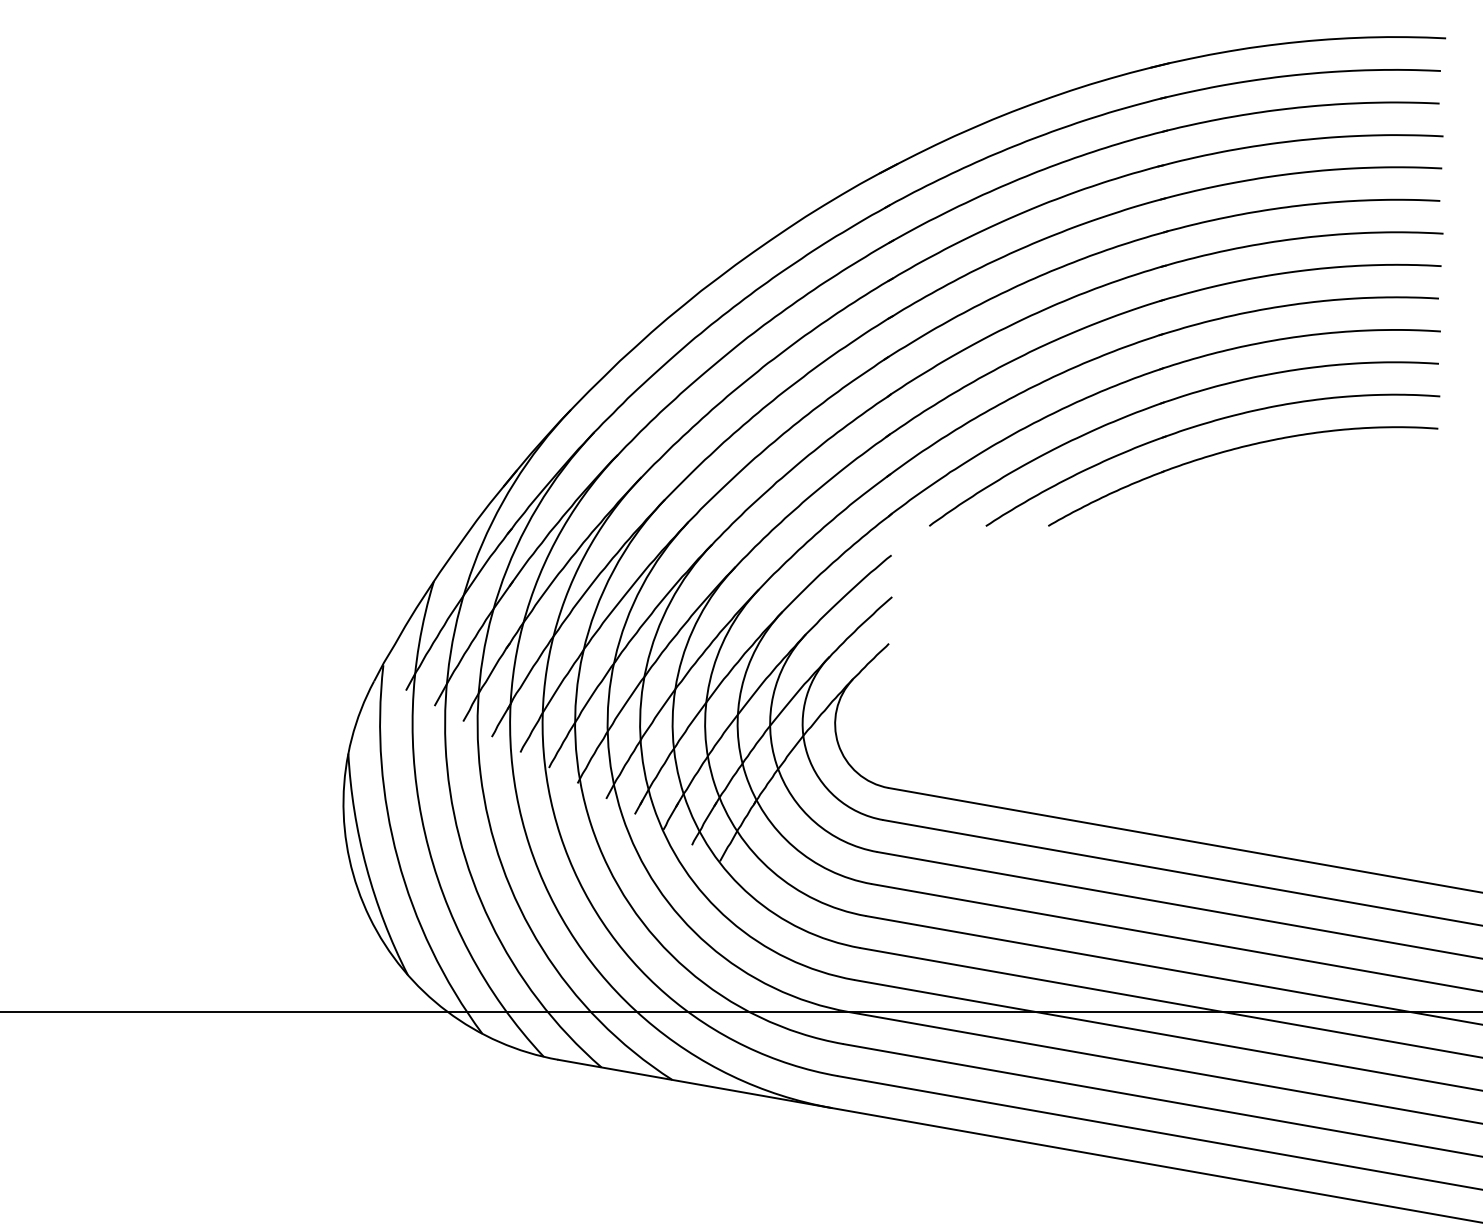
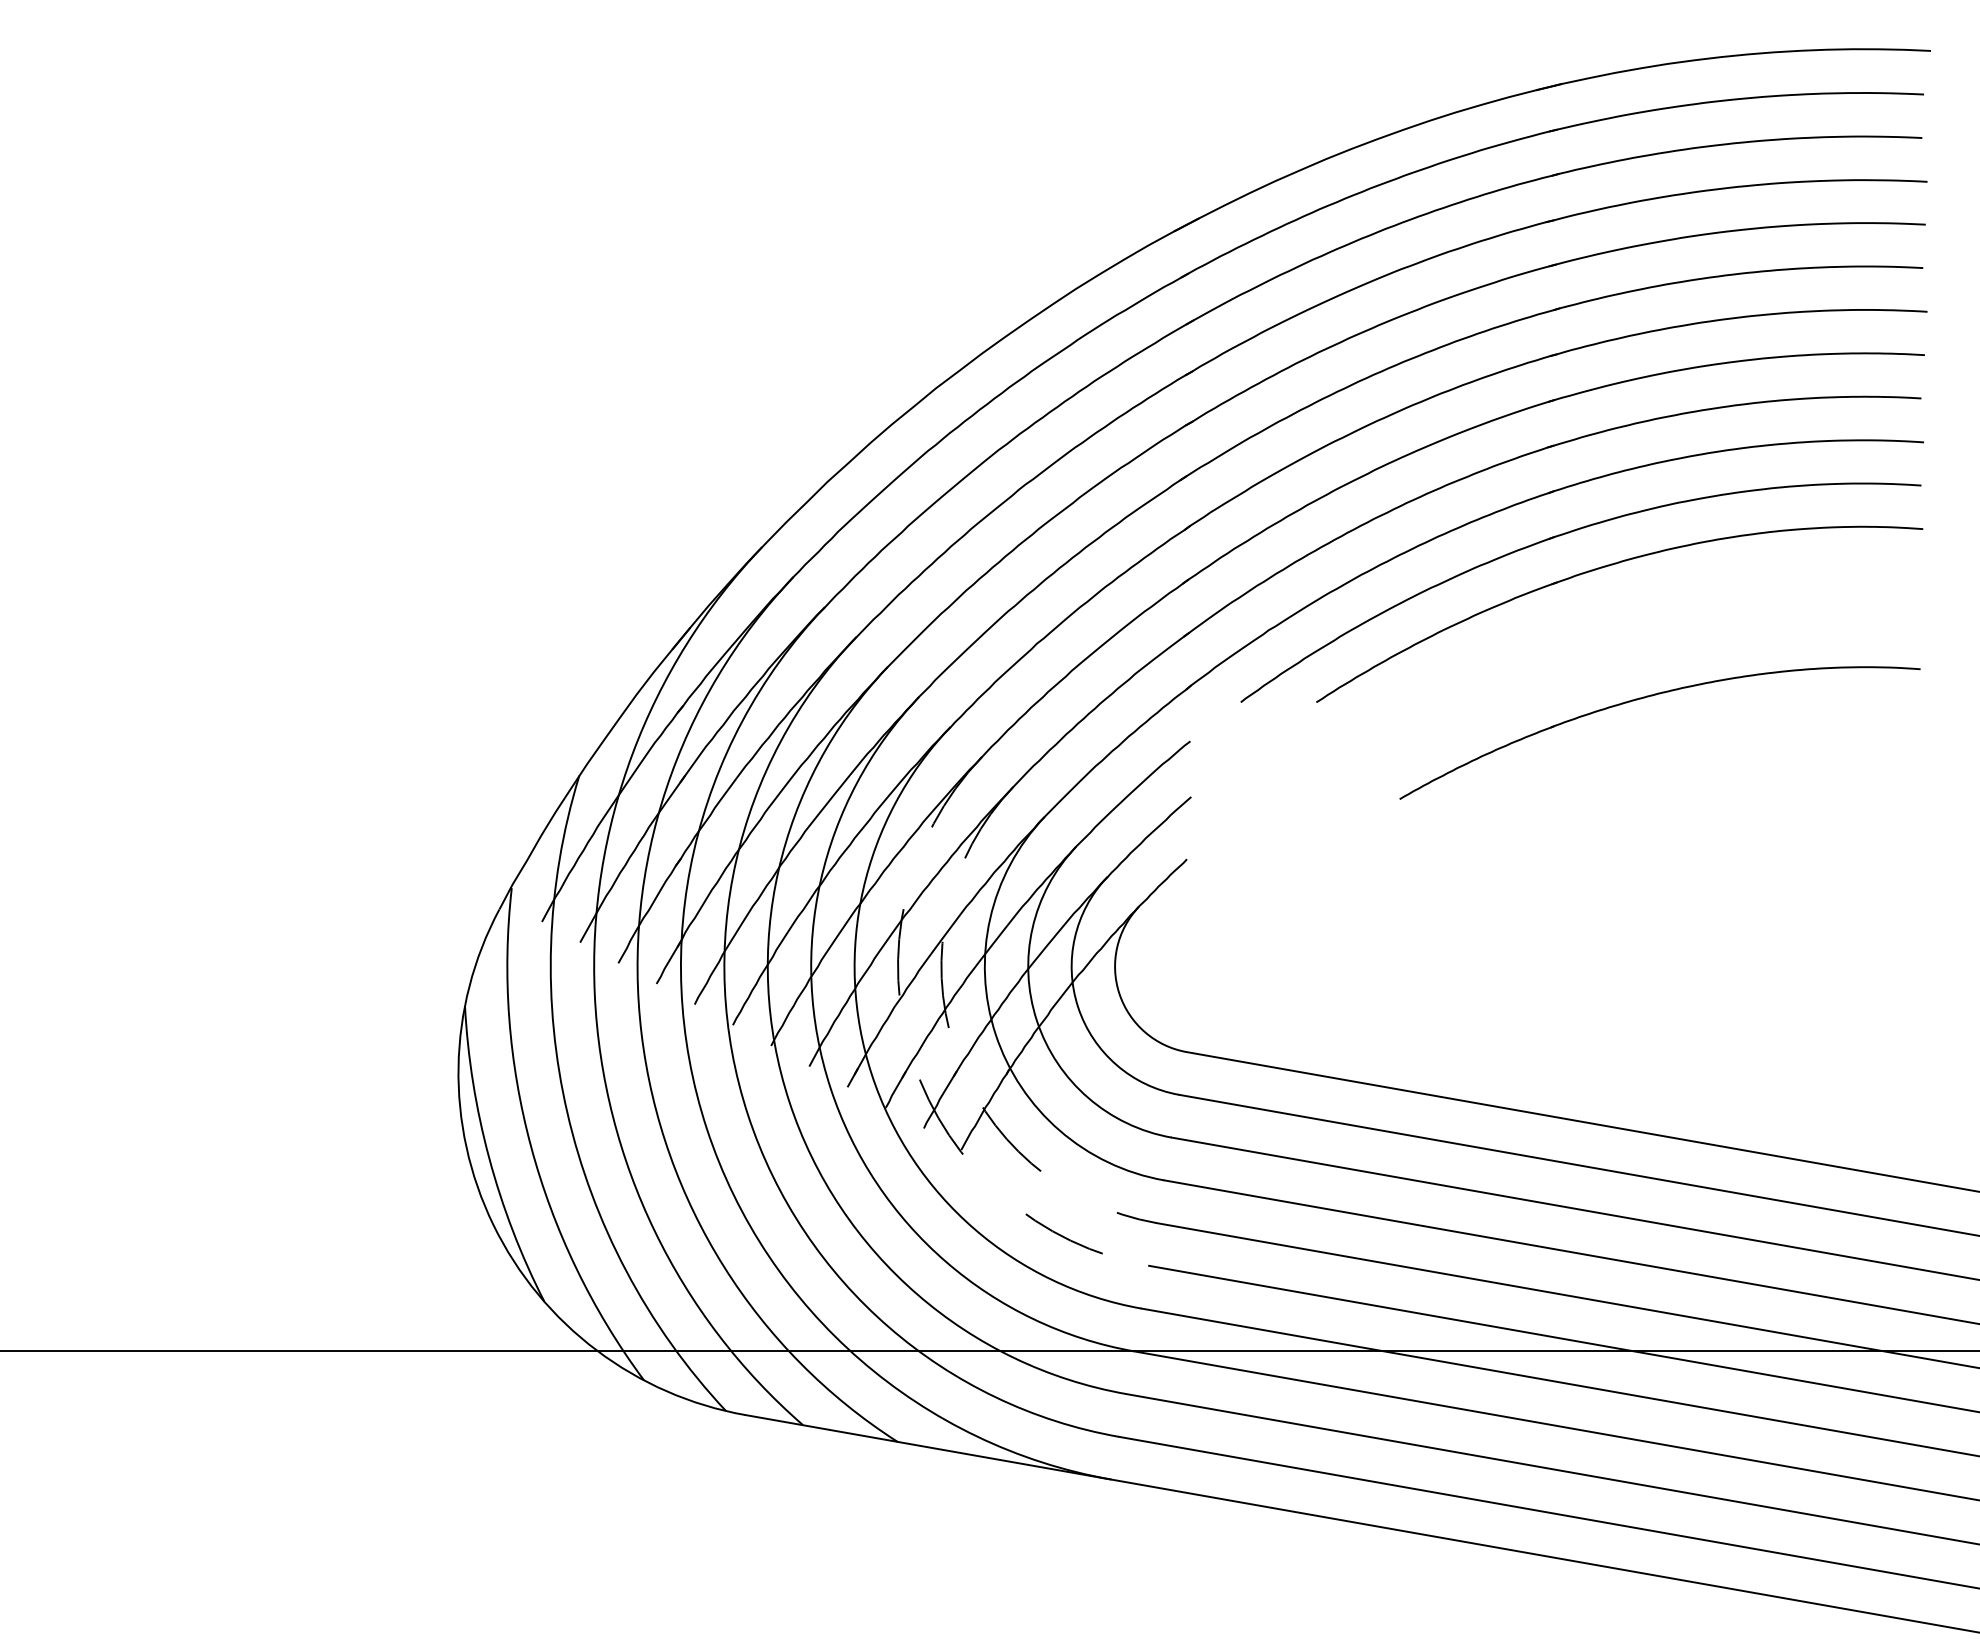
part: (1237, 449) -> (1652, 696), moved
arc: (714, 784) -> (954, 1047), solid -> dashed
arc: (684, 795) -> (913, 1061), solid -> dashed

